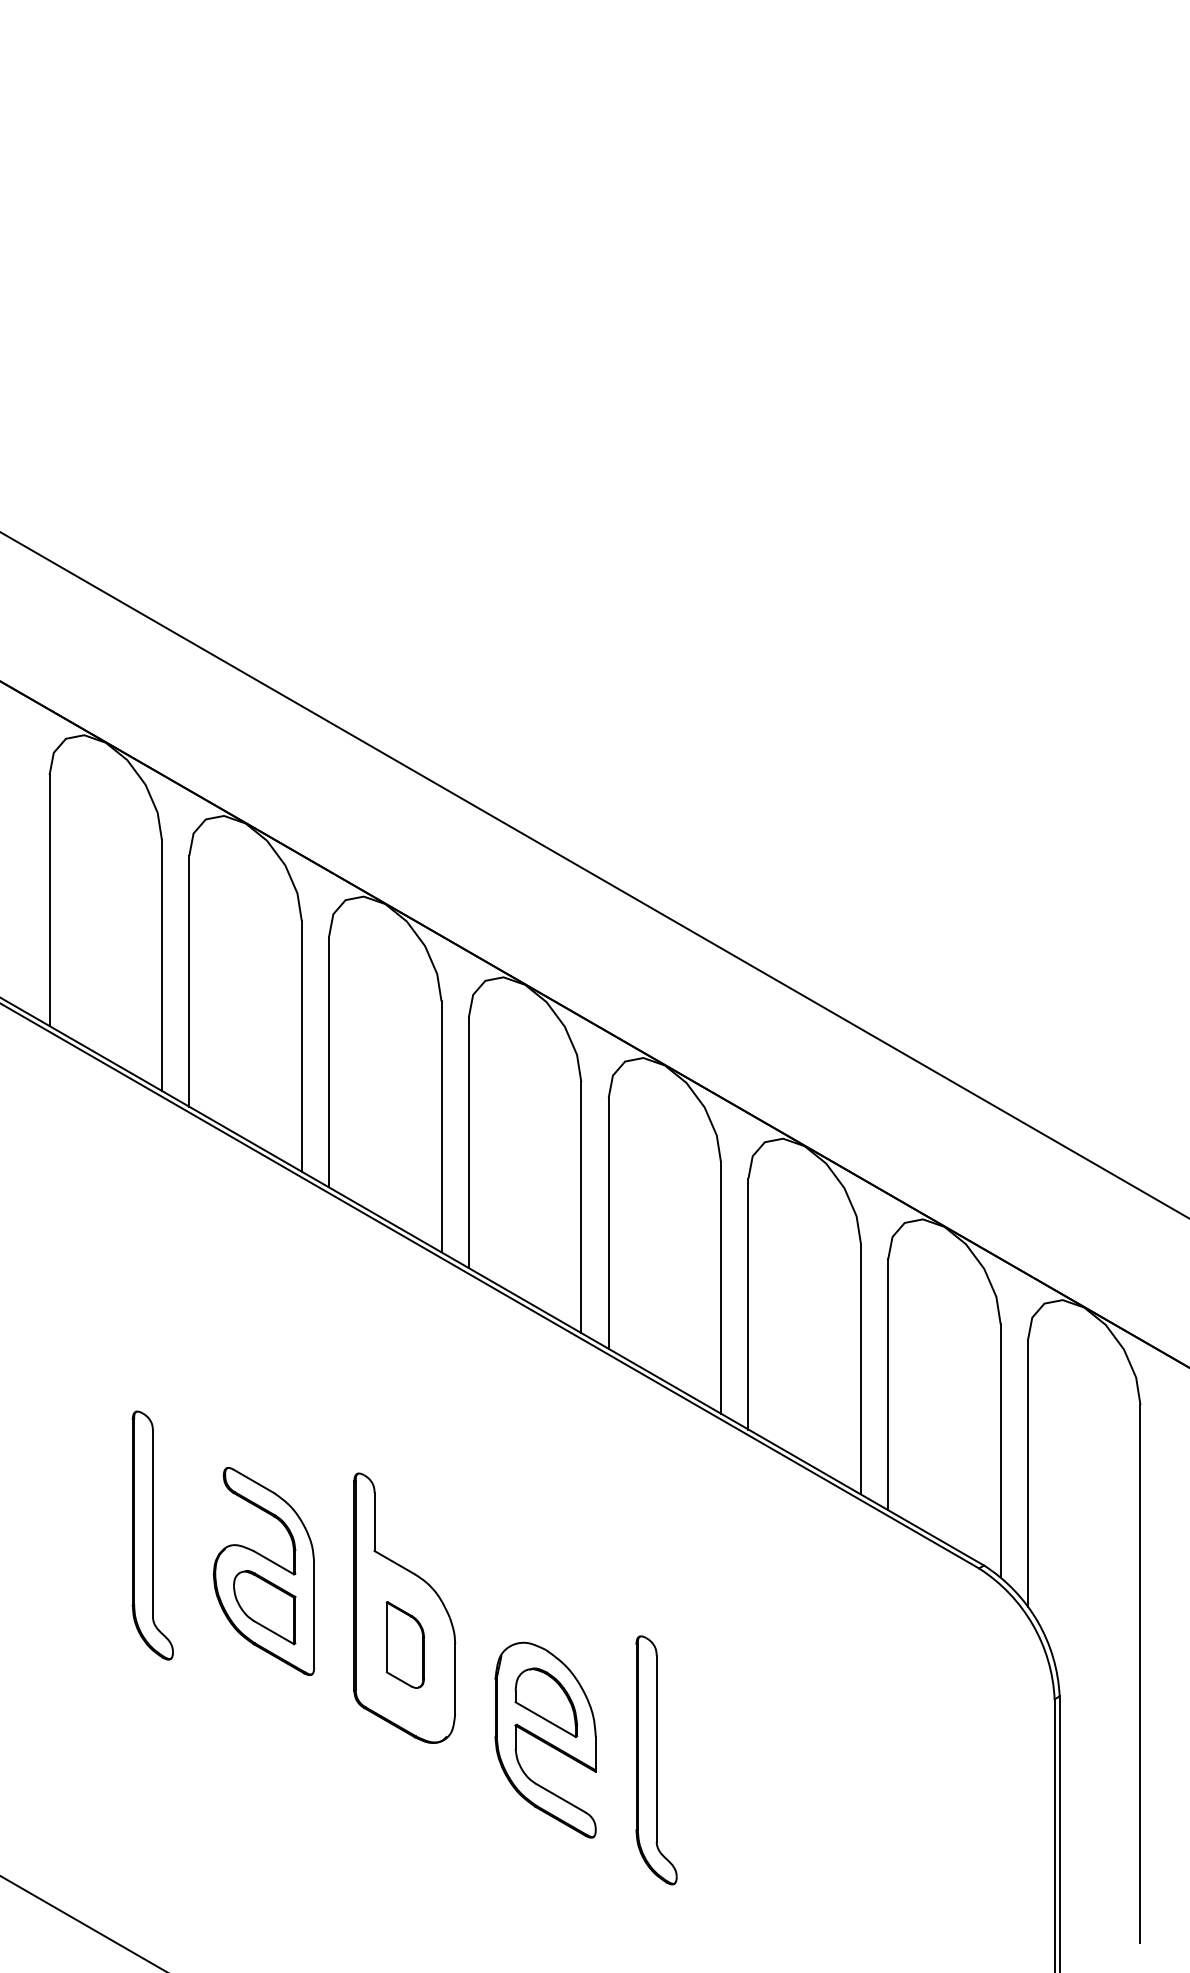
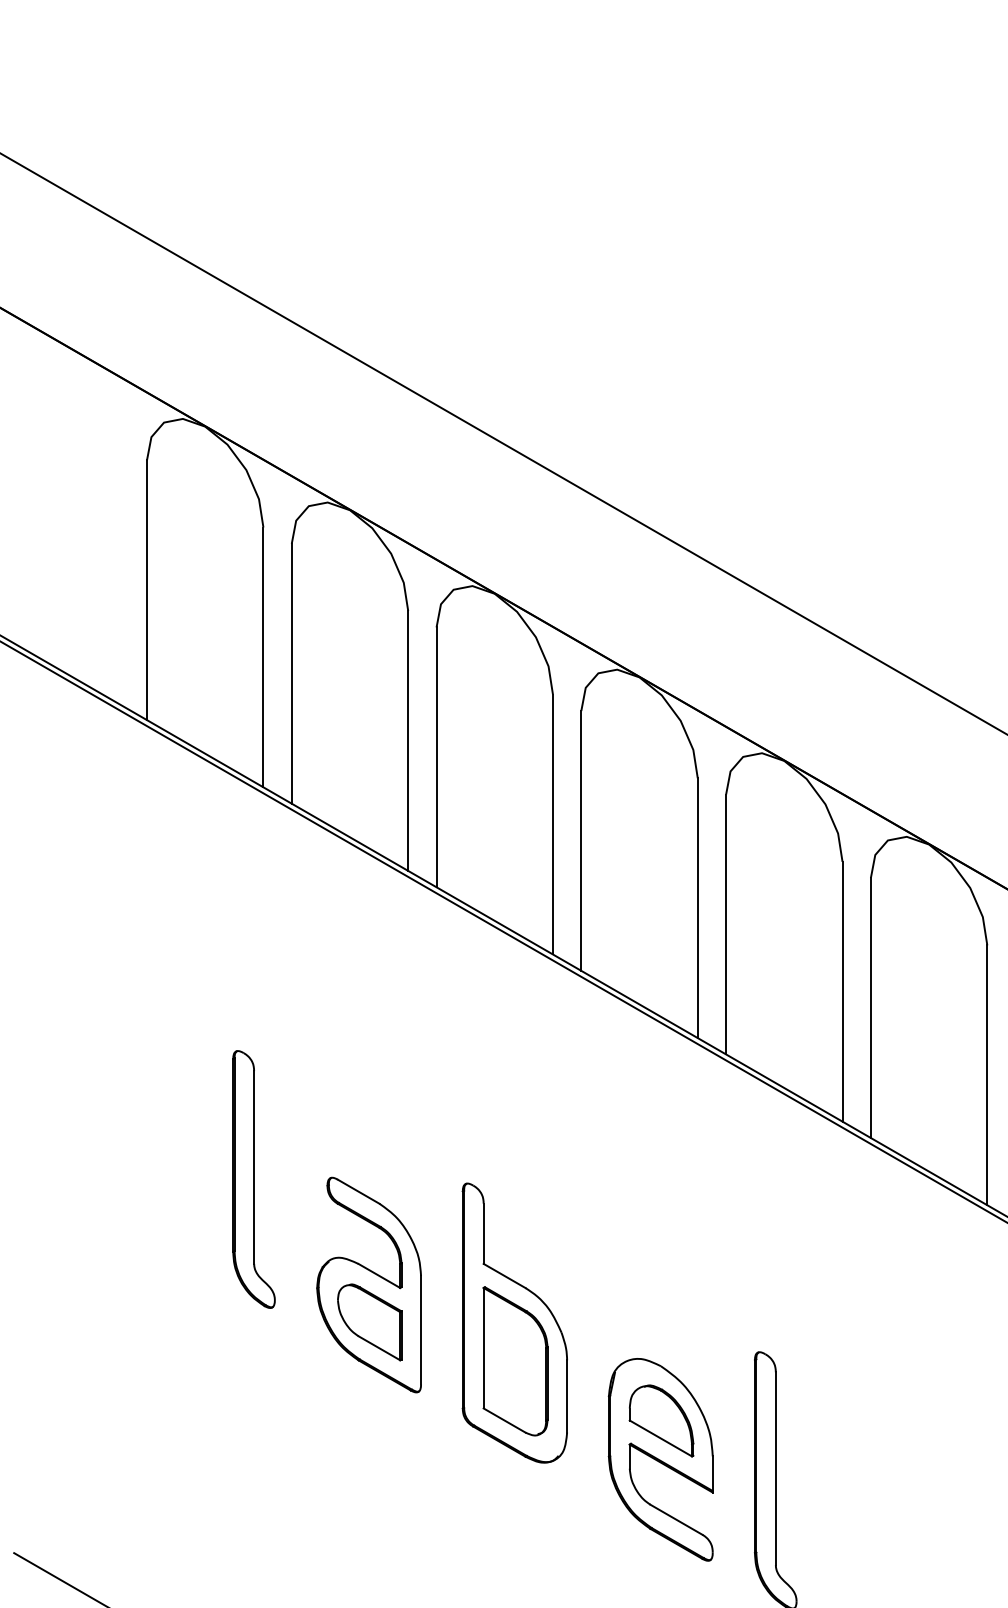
part: (152, 1535) -> (253, 1179), moved
part: (405, 1644) -> (515, 1360), size x1.67

